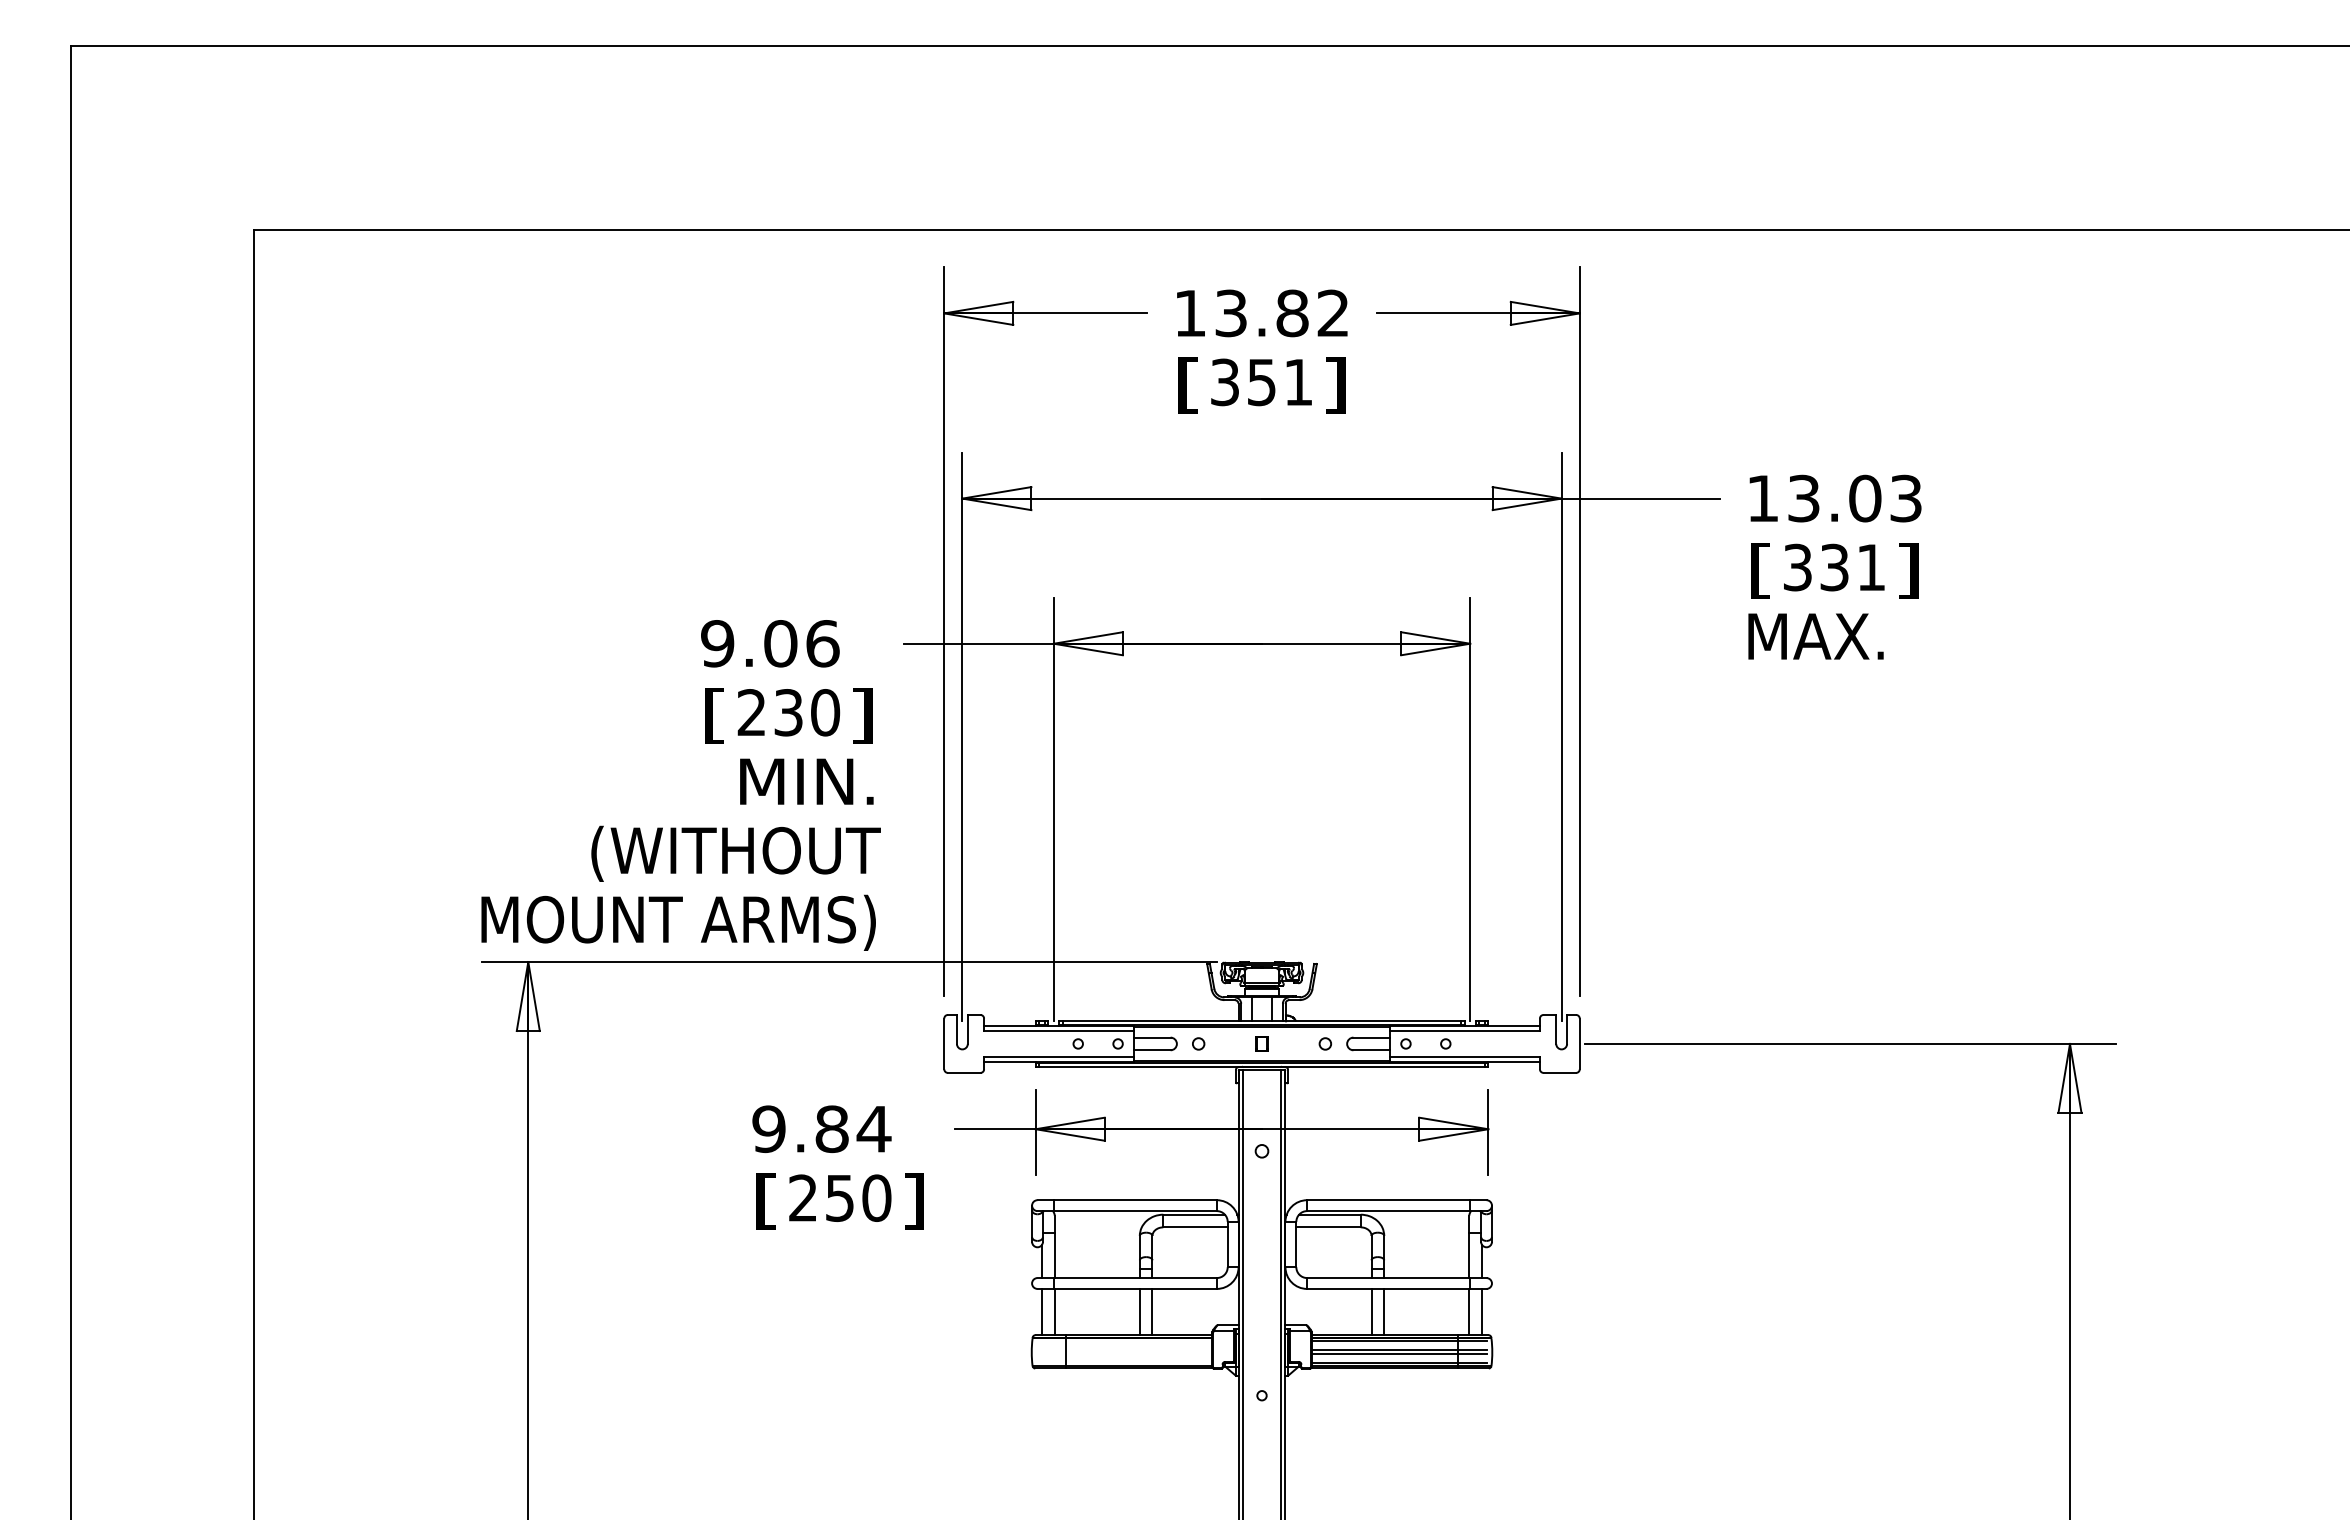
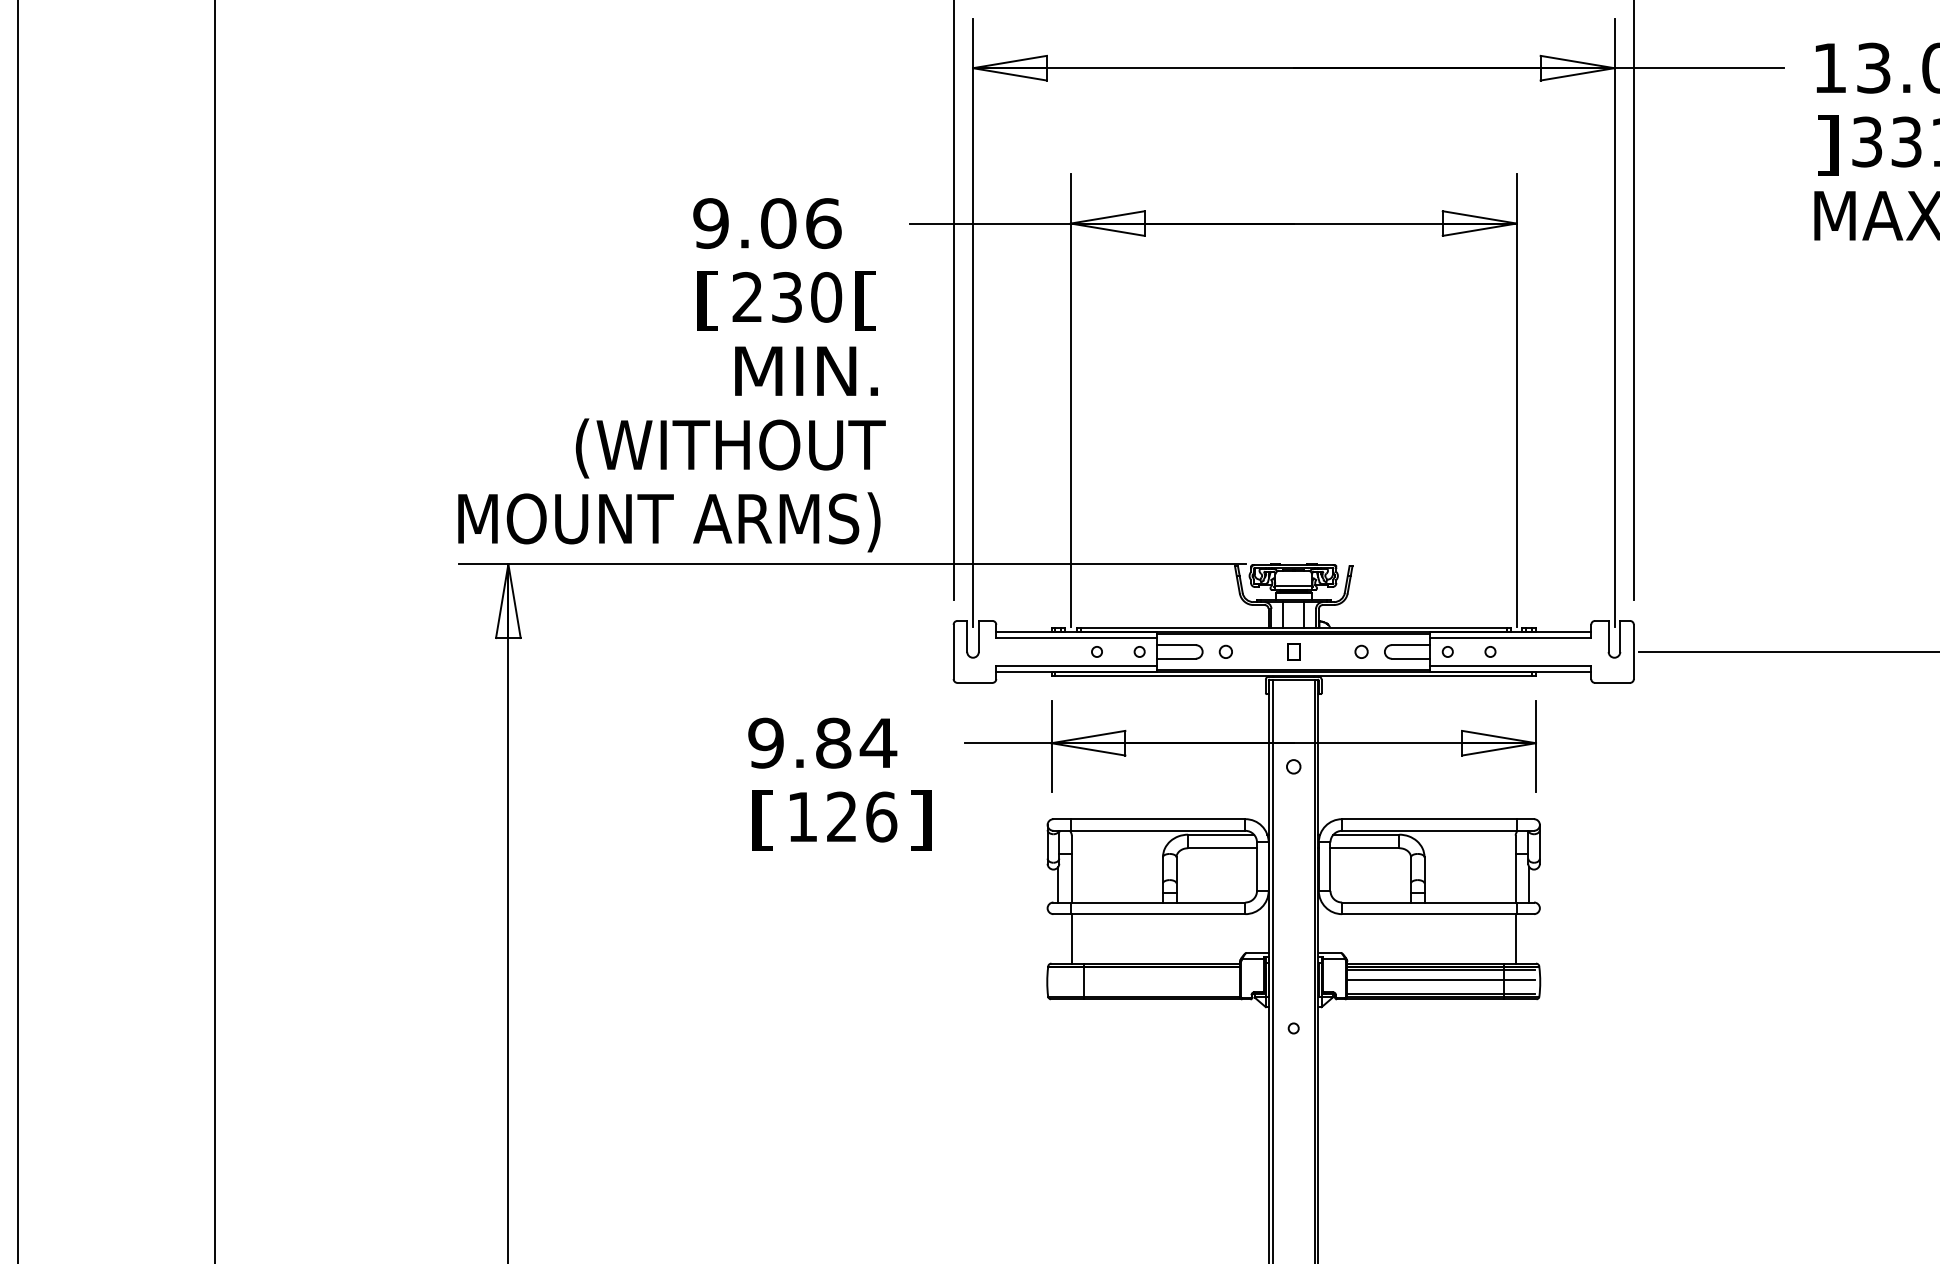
text: (1760, 570) -> (1827, 145), [ -> ]
text: (862, 715) -> (866, 300), ] -> [
text: (840, 1197) -> (842, 816), 250 -> 126
line: (1042, 1311) -> (1058, 938), removed
line: (1139, 1311) -> (1162, 938), removed
line: (1152, 1311) -> (1176, 938), removed
line: (1371, 1311) -> (1410, 938), removed
line: (1384, 1311) -> (1424, 938), removed
line: (1482, 1311) -> (1529, 938), removed
line: (1399, 1354) -> (1440, 984), removed

